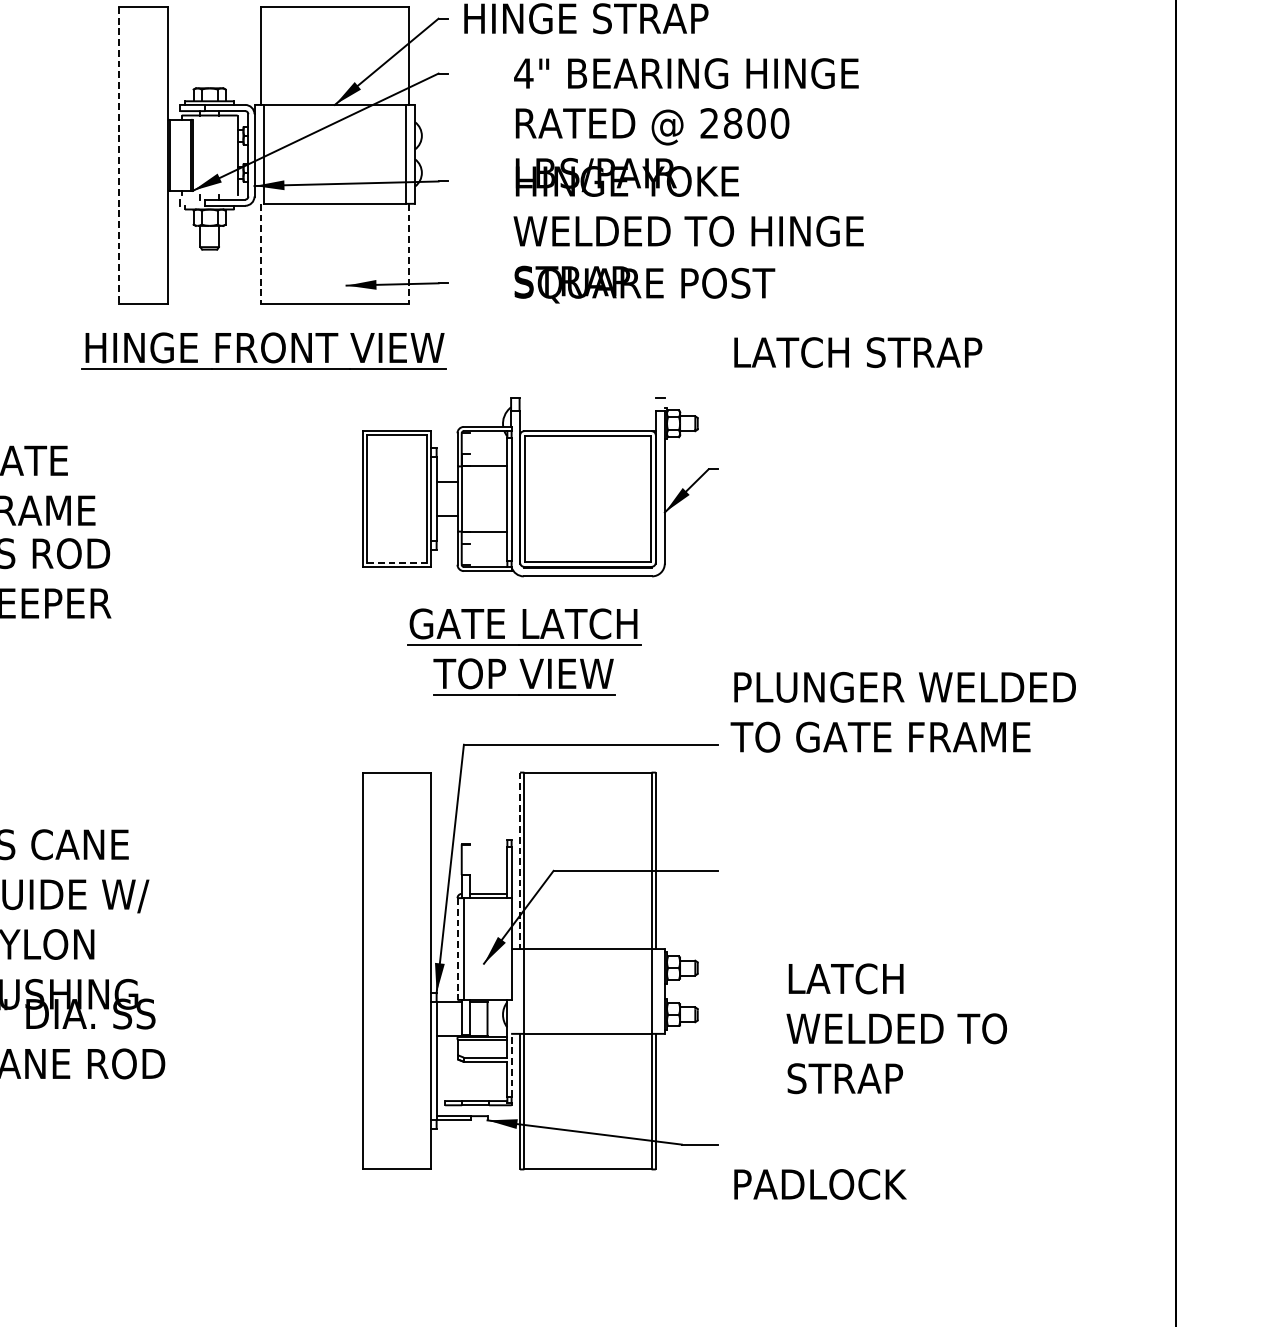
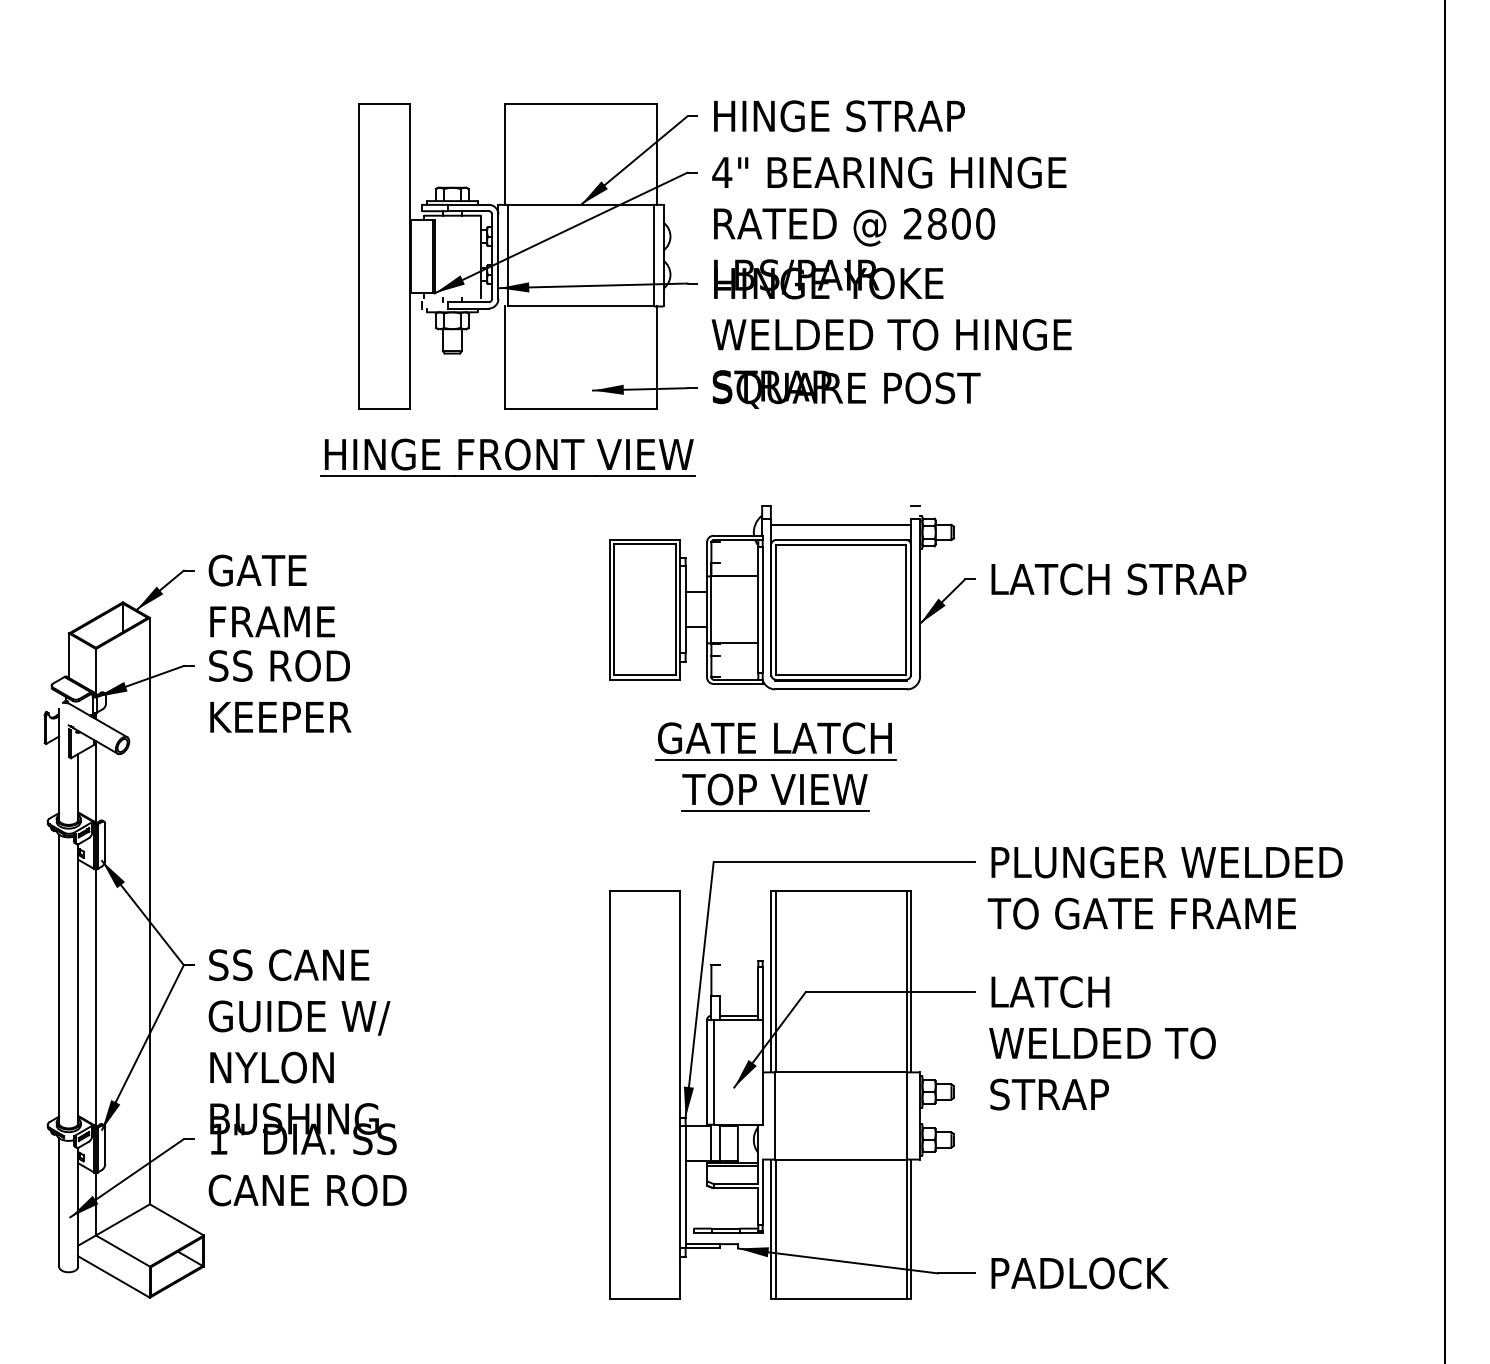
line: (118, 156) -> (358, 257), dashed -> solid
text: (688, 180) -> (891, 282), moved
line: (260, 254) -> (504, 358), dashed -> solid
line: (409, 254) -> (657, 358), dashed -> solid
text: (857, 352) -> (1118, 579), moved
line: (587, 415) -> (840, 524), added
line: (396, 562) -> (644, 675), dashed -> solid
text: (902, 711) -> (1164, 887), moved
line: (520, 860) -> (771, 981), dashed -> solid
line: (457, 949) -> (707, 1072), dashed -> solid
text: (896, 1028) -> (1102, 1043), moved
line: (511, 1064) -> (762, 1191), dashed -> solid
text: (819, 1184) -> (1079, 1273), moved

